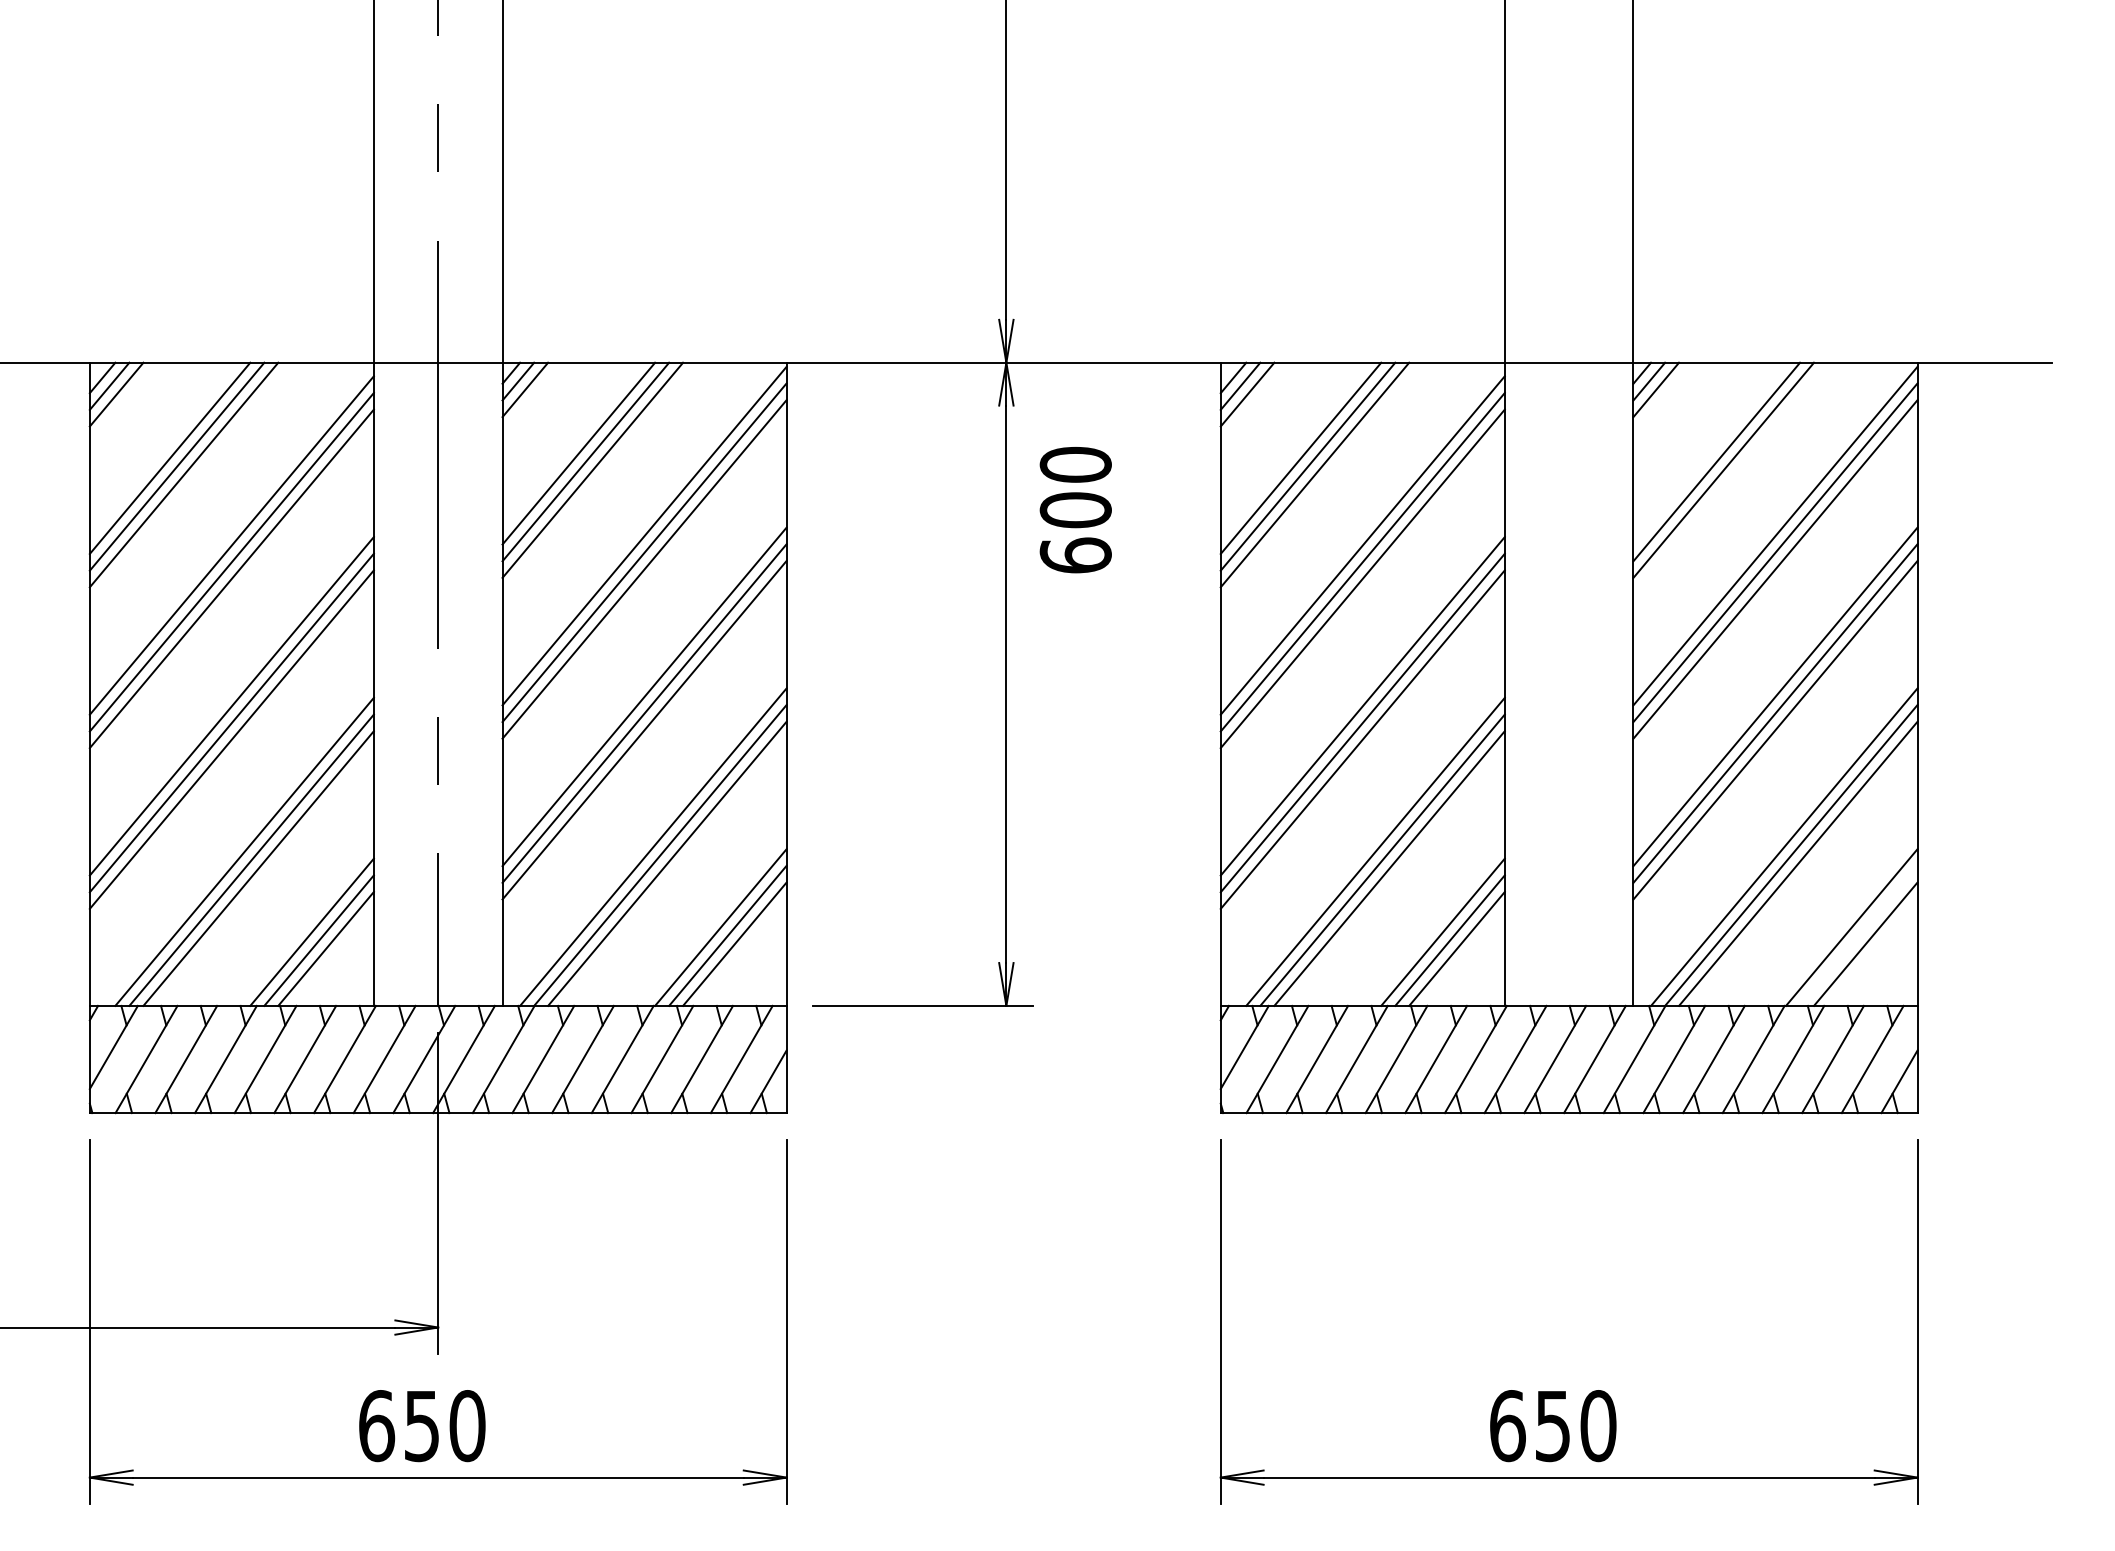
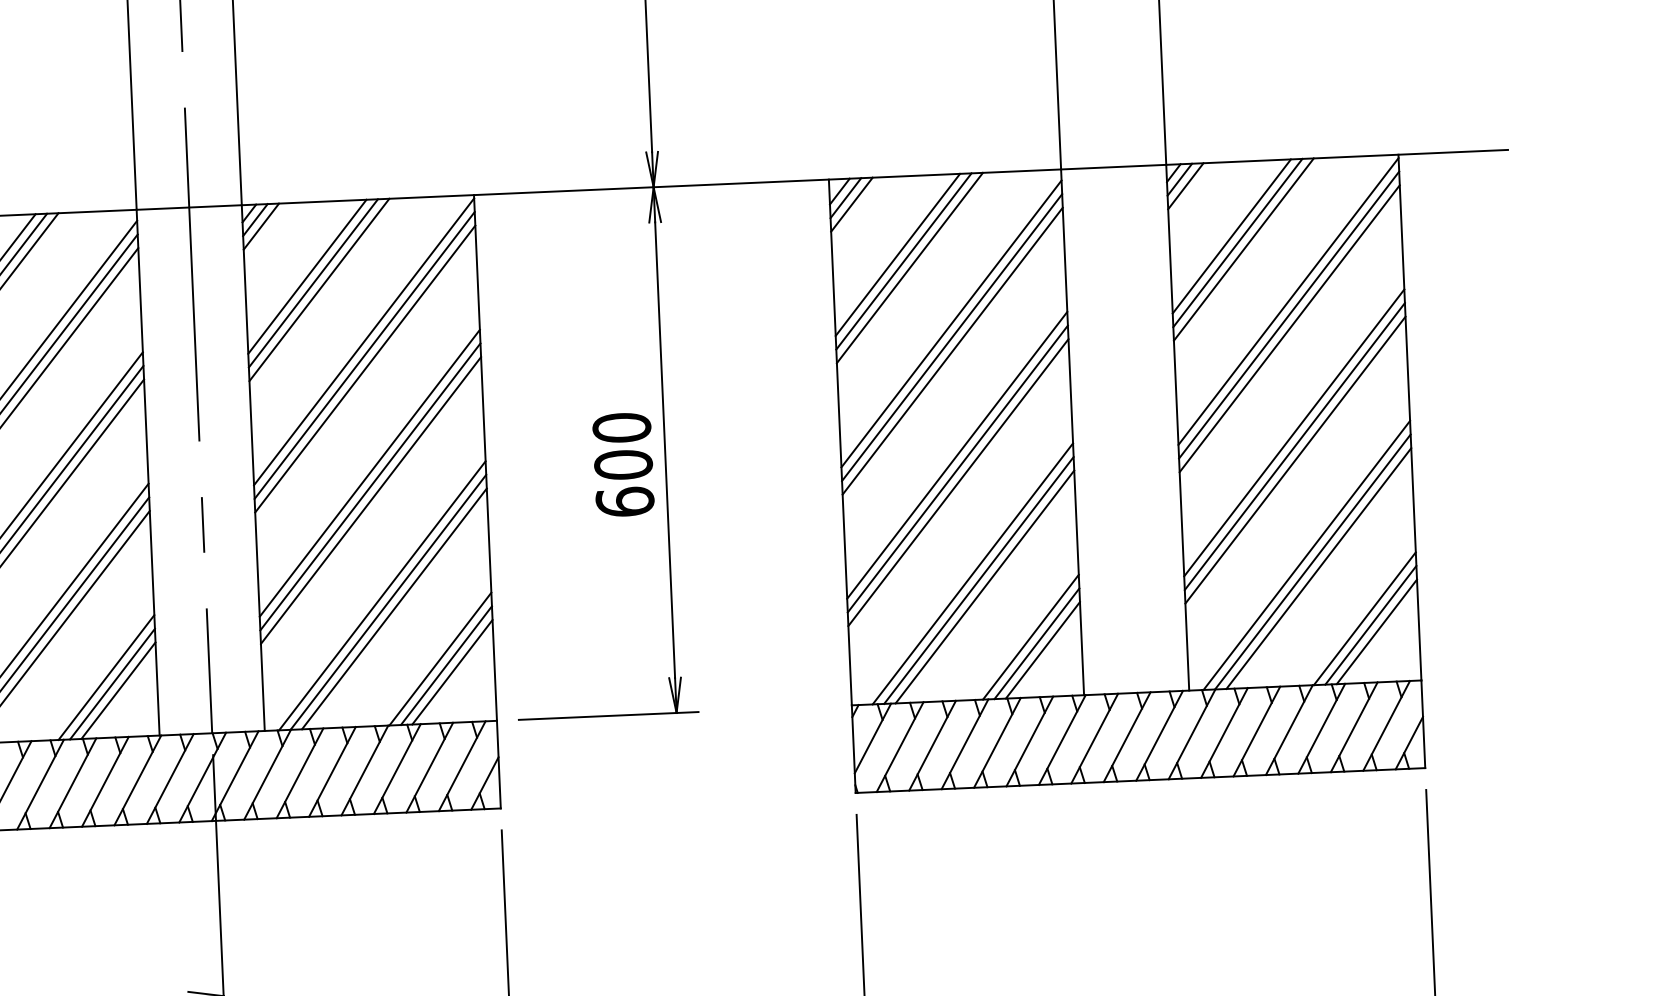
line: (1709, 453) -> (1231, 236), added
text: (1075, 510) -> (623, 465), moved
line: (1858, 935) -> (1370, 625), added

